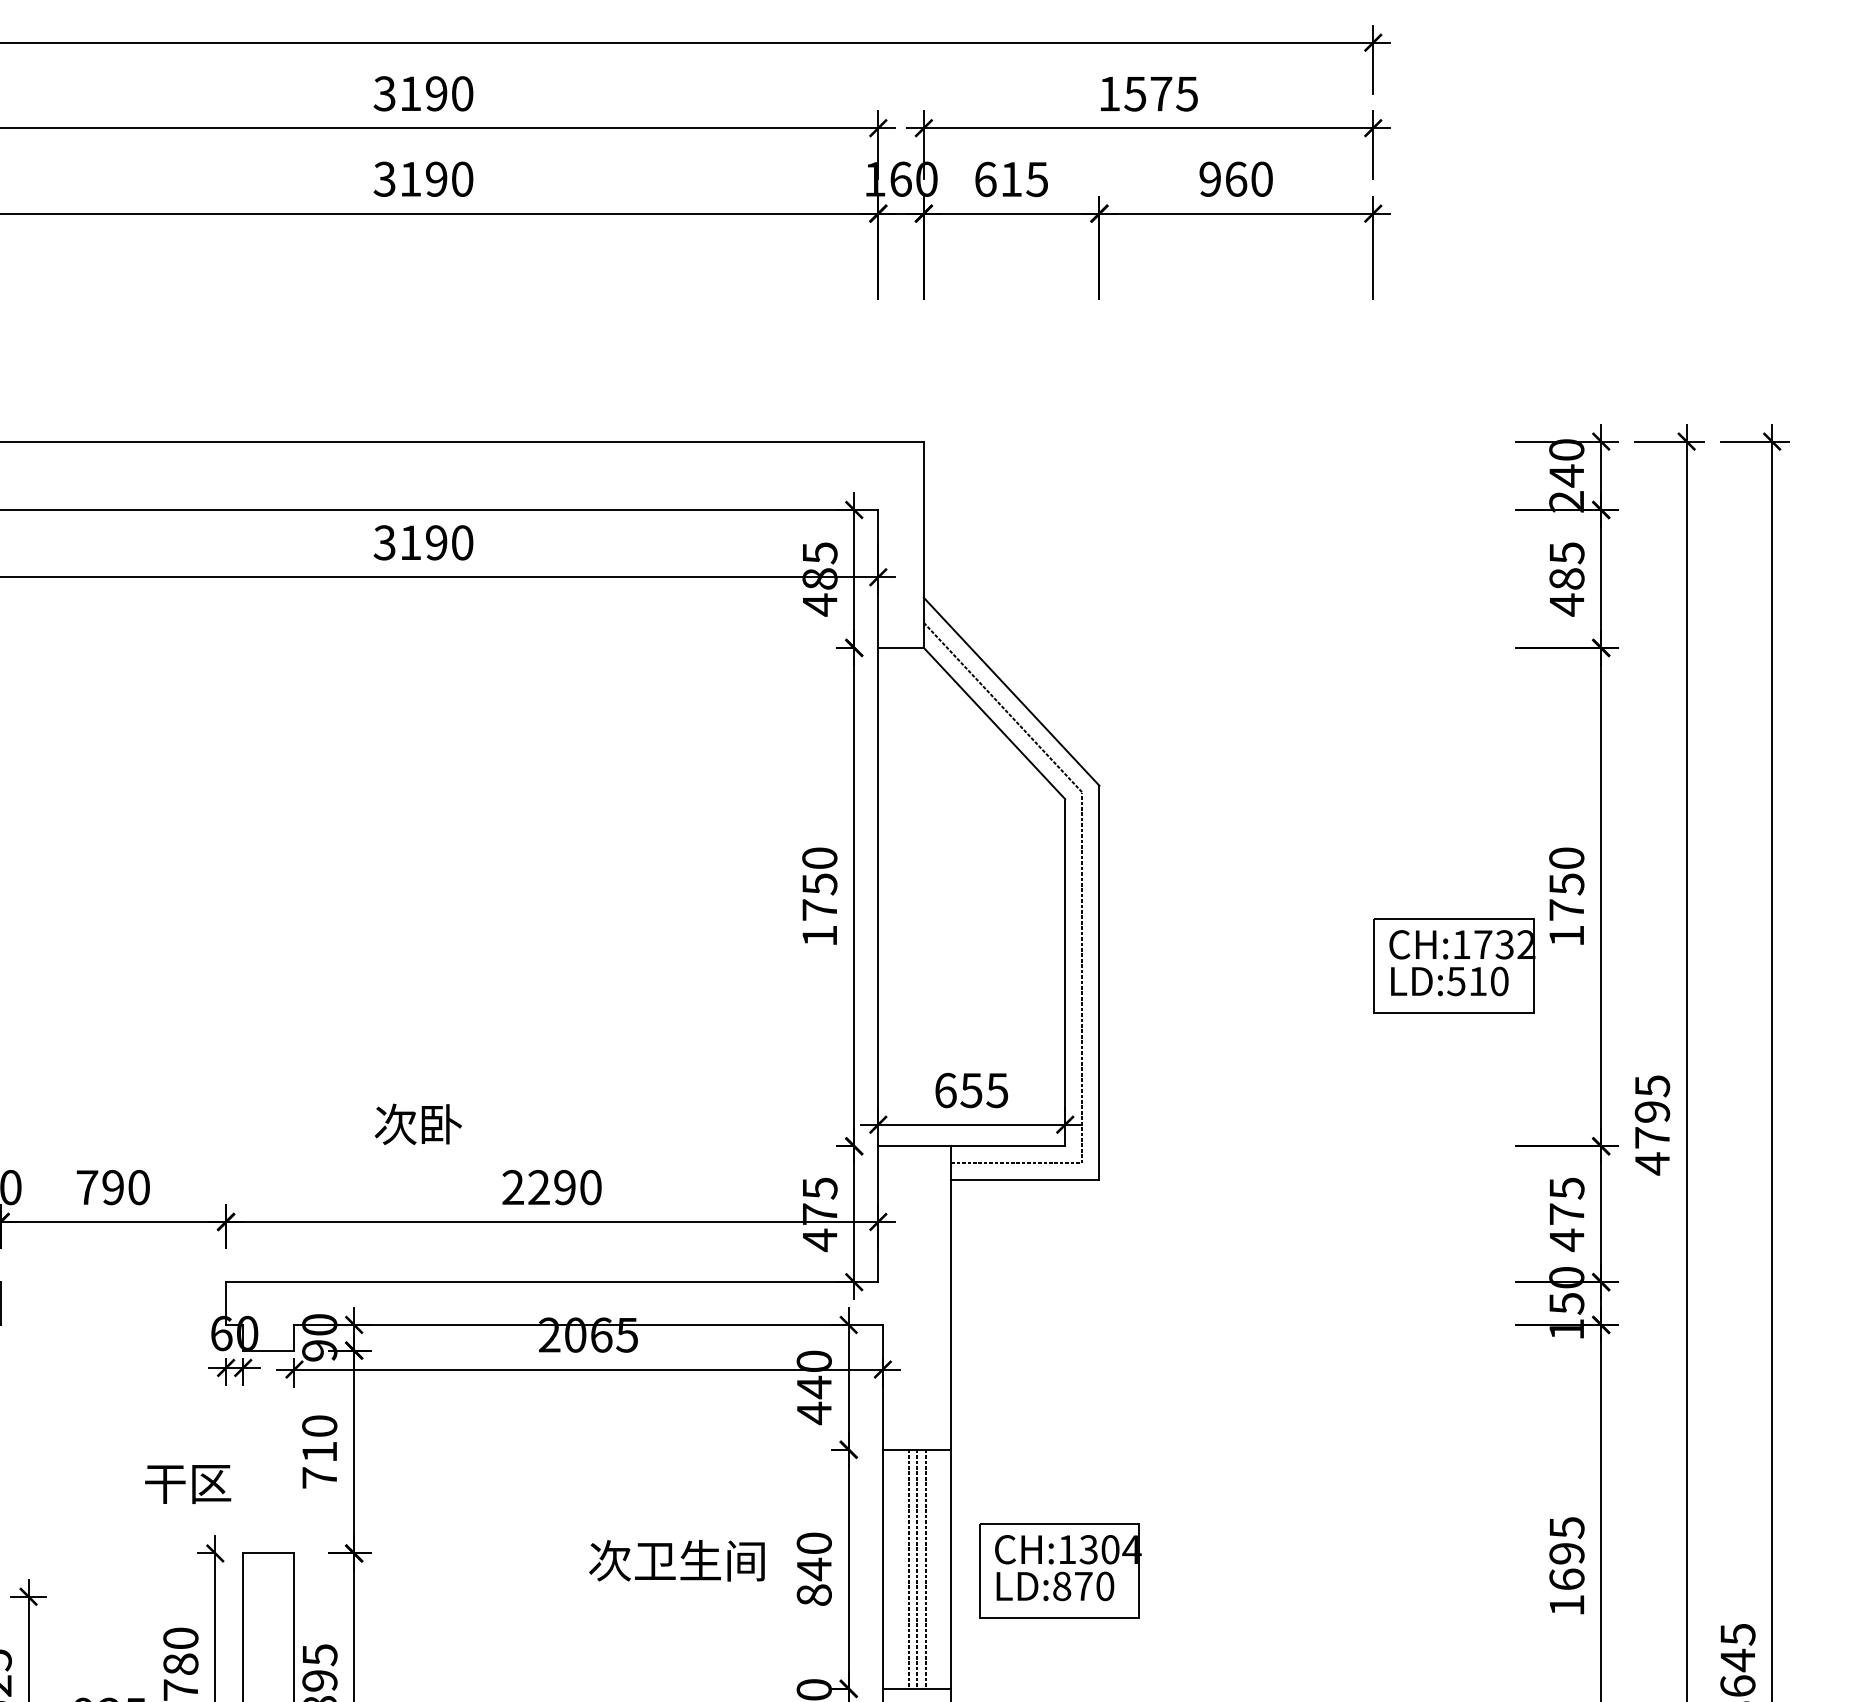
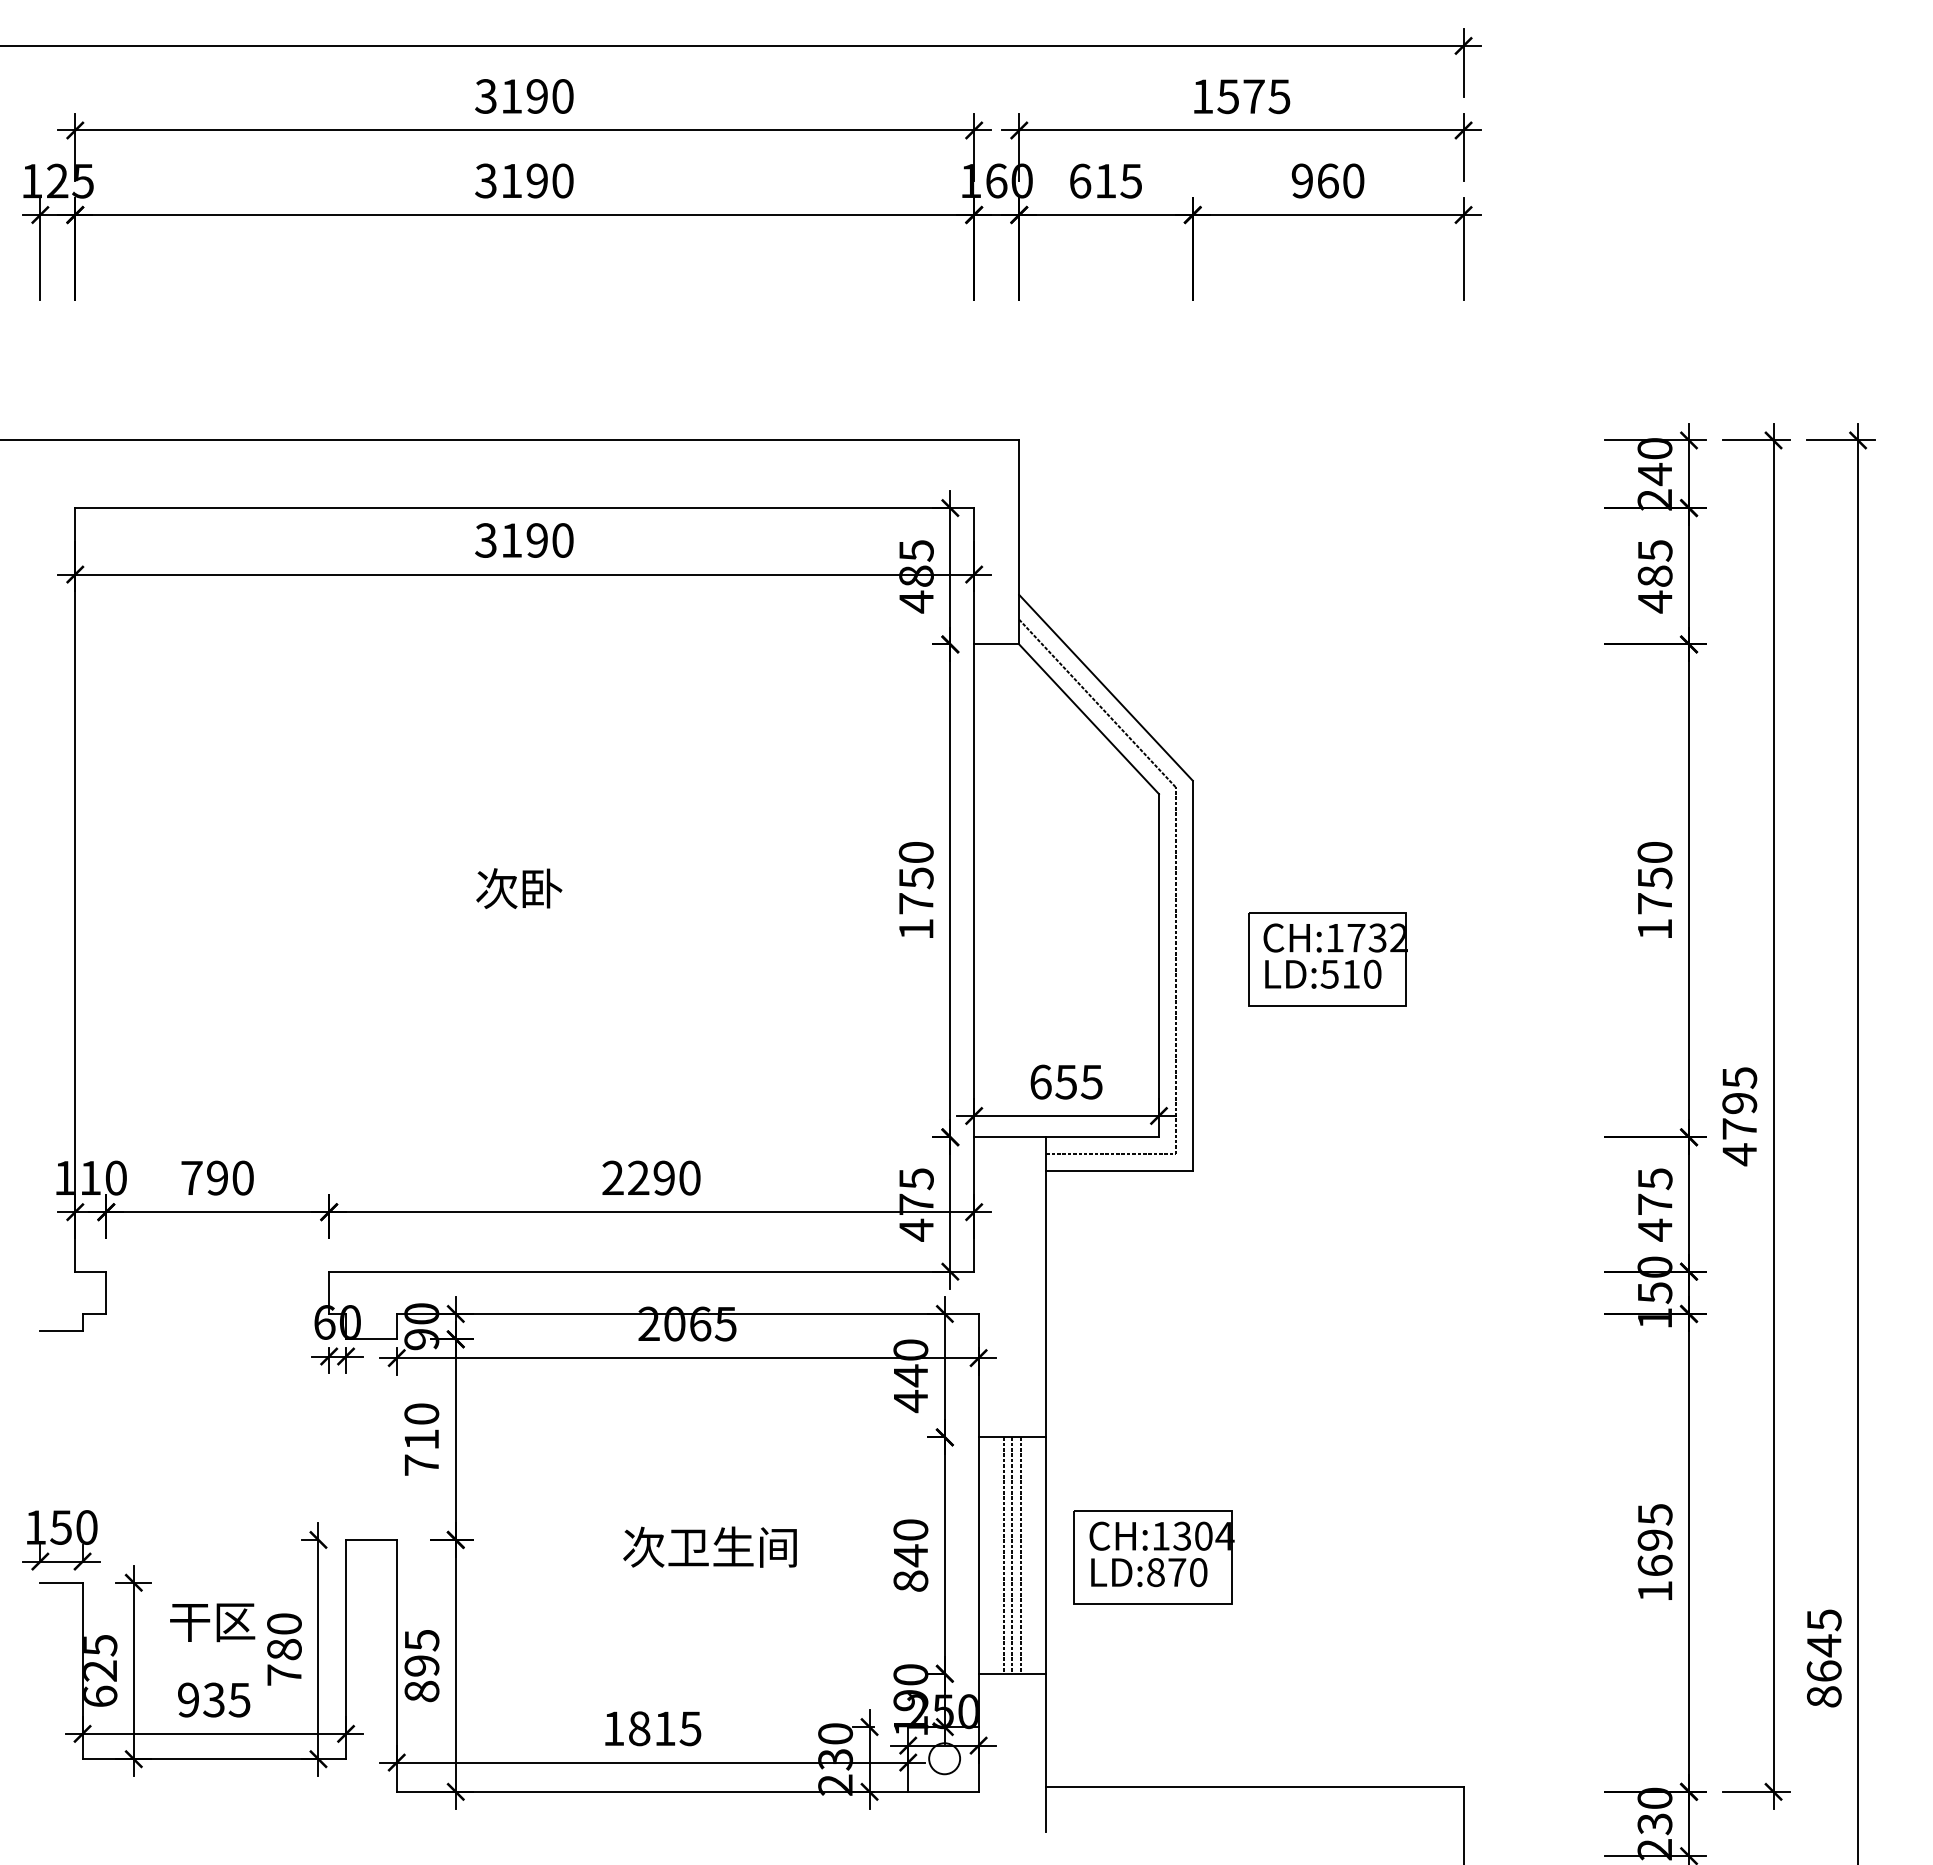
part: (1454, 966) -> (1327, 959), moved
text: (418, 1124) -> (519, 888), moved
text: (188, 1484) -> (212, 1622), moved
text: (676, 1560) -> (709, 1546), moved

